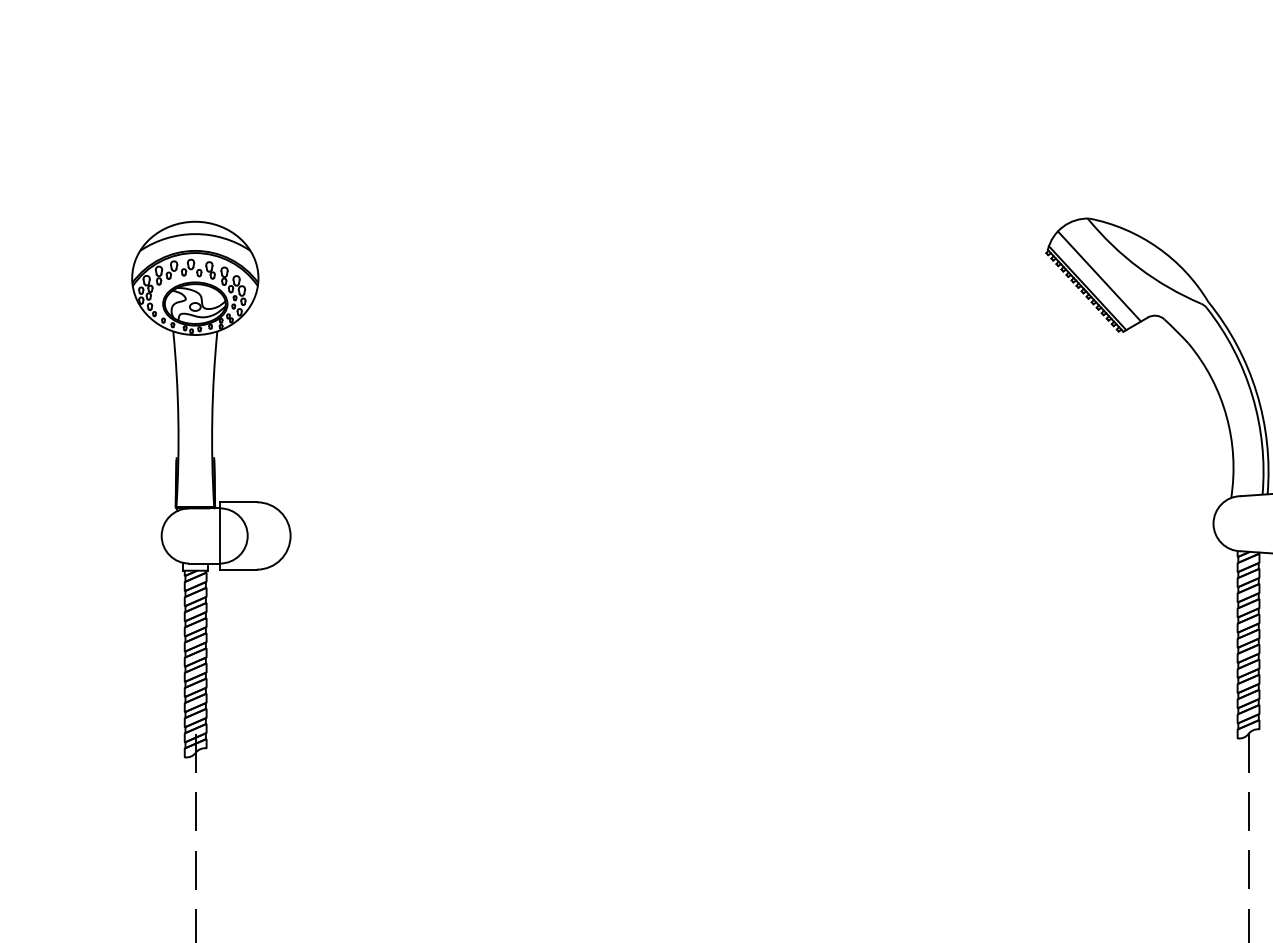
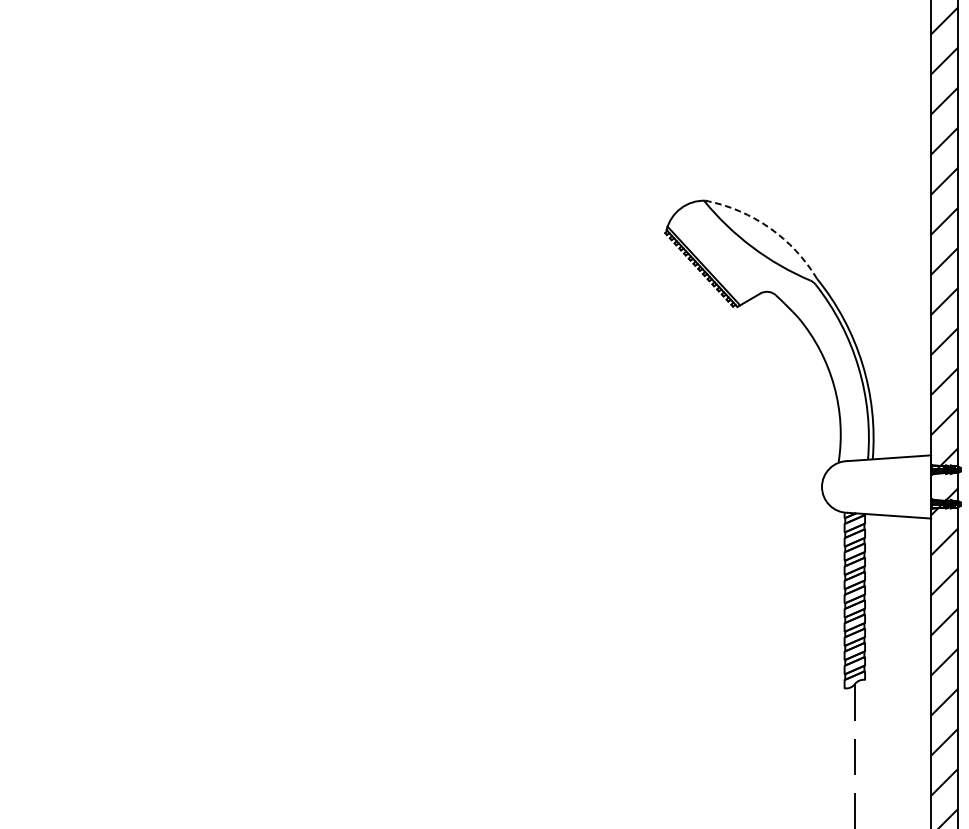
arc: (1157, 247) -> (769, 227), solid -> dashed
line: (1099, 276) -> (715, 255), removed

